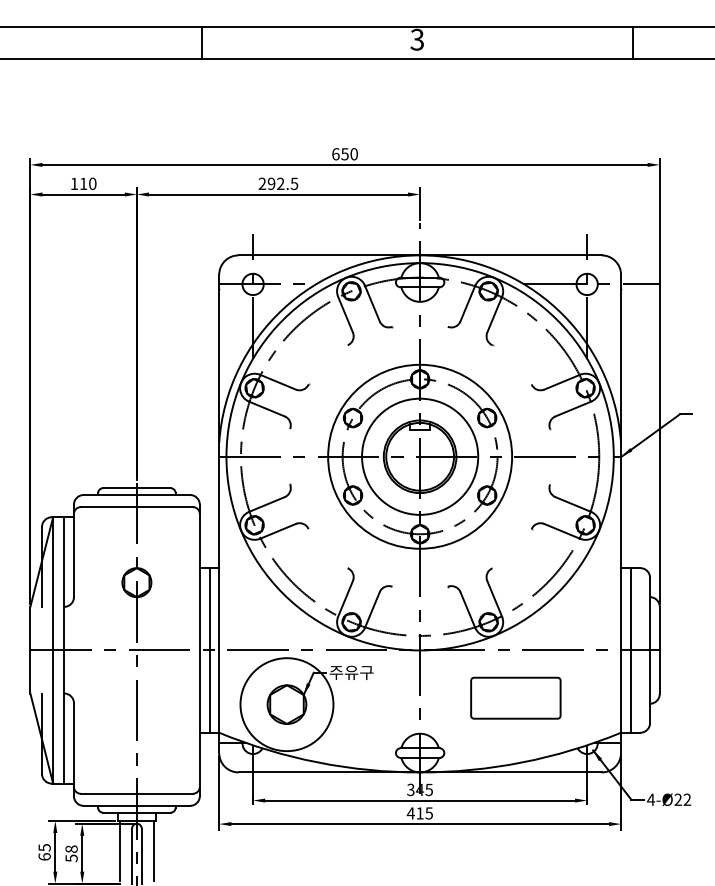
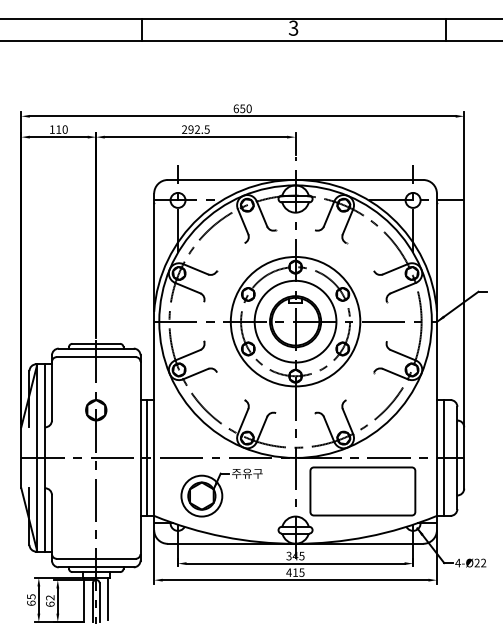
part: (515, 698) -> (362, 491), size x1.67
circle: (286, 704) -> (201, 496), size x0.62
text: (71, 853) -> (50, 600), 58 -> 62

